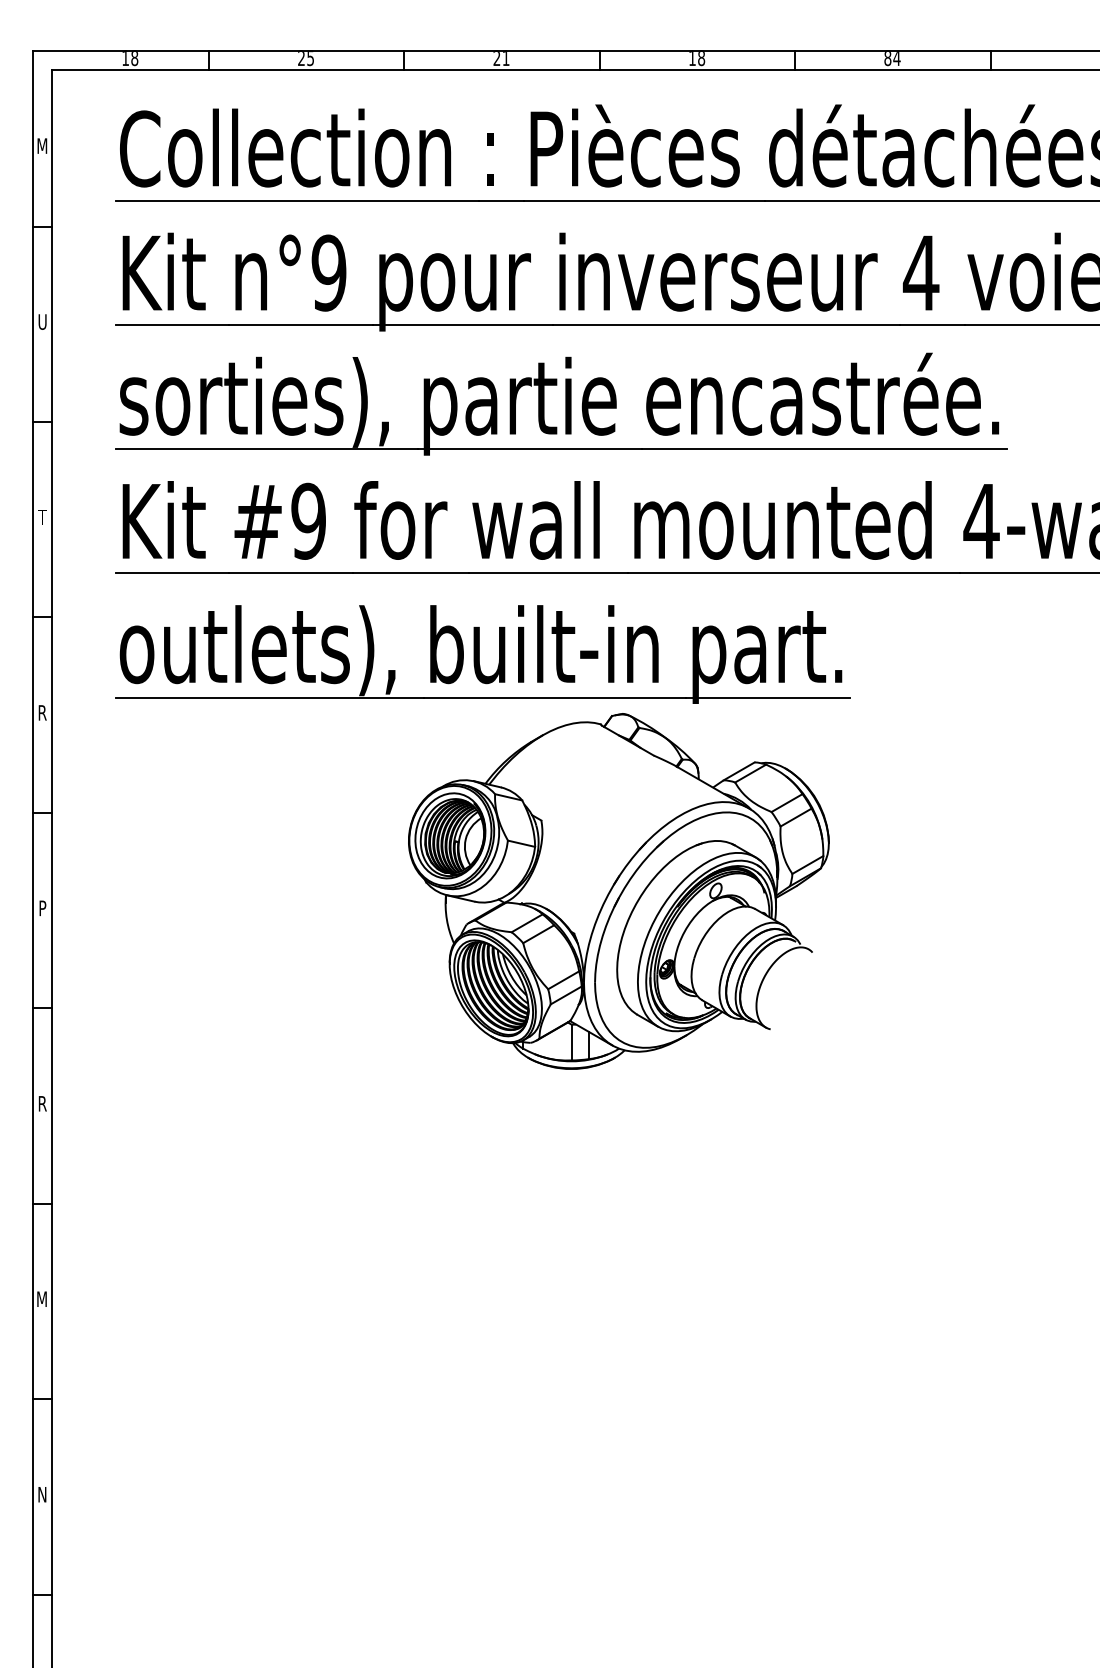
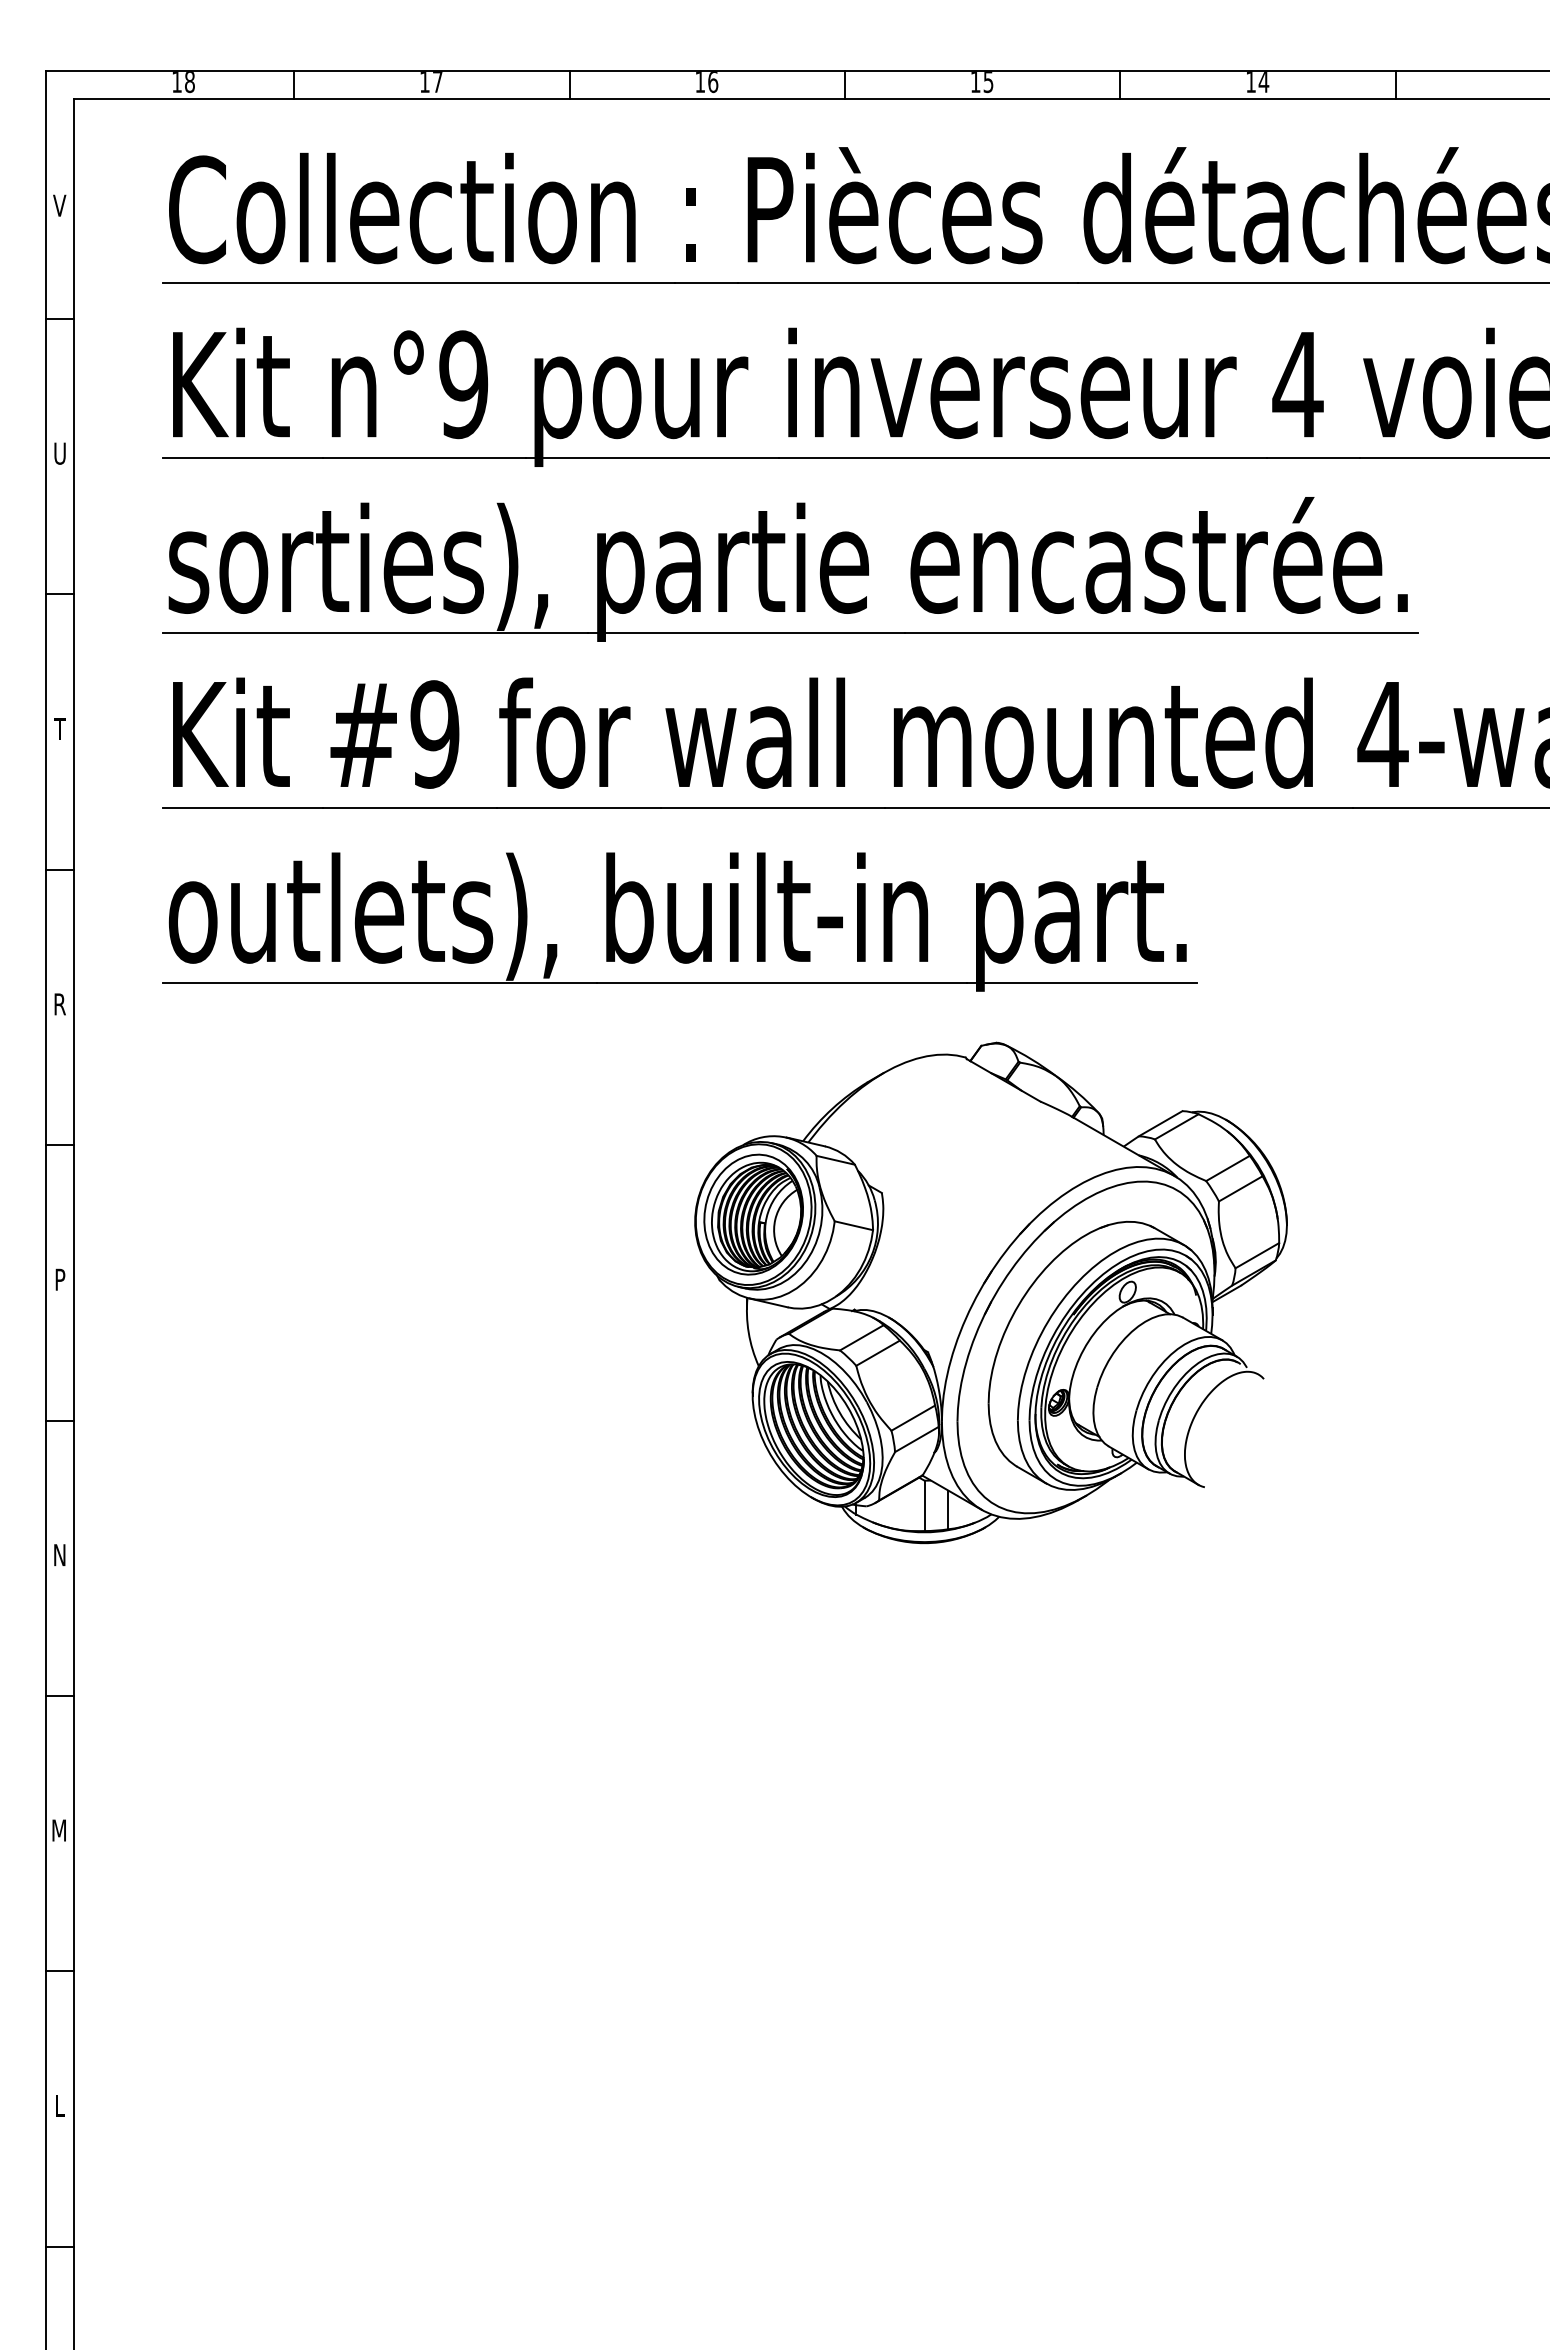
text: (306, 58) -> (431, 82), 25 -> 17
text: (501, 58) -> (706, 82), 21 -> 16
text: (701, 58) -> (988, 82), 18 -> 15
text: (888, 58) -> (1251, 82), 84 -> 14
text: (42, 145) -> (59, 205), M -> V
part: (618, 891) -> (990, 1292), moved
text: (42, 1104) -> (59, 1555), R -> N
text: (42, 1494) -> (59, 2105), N -> L

